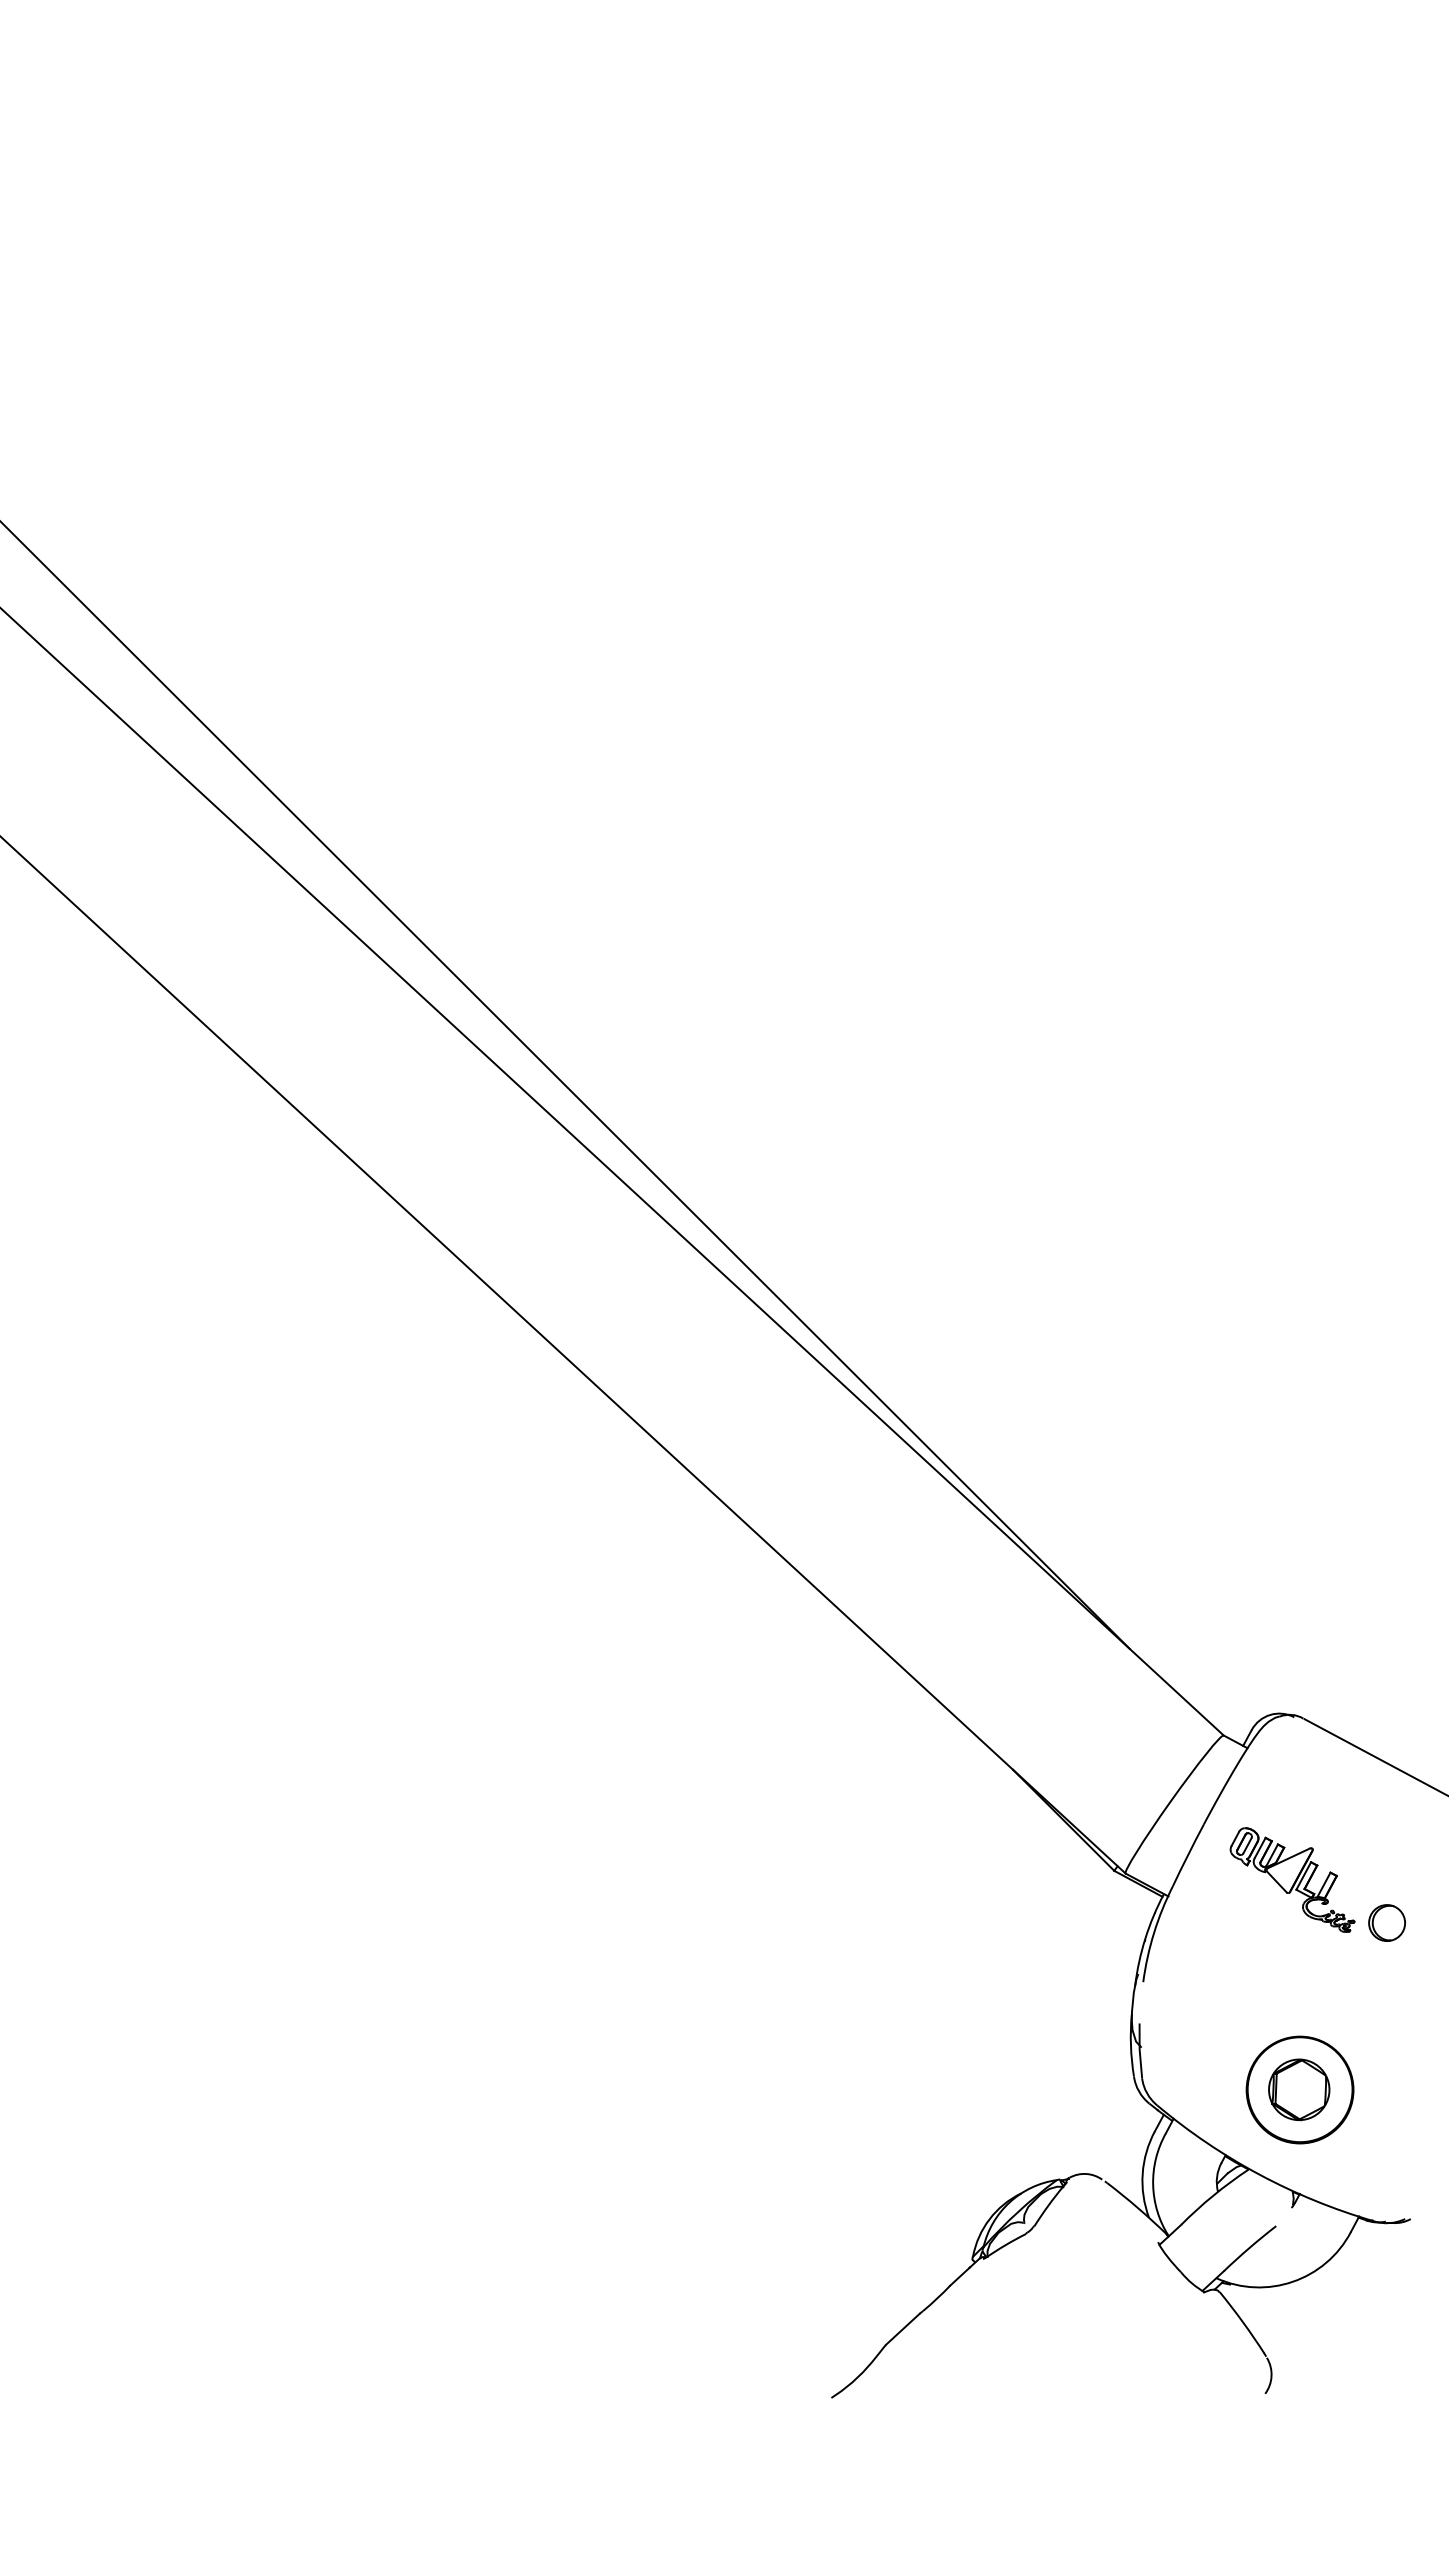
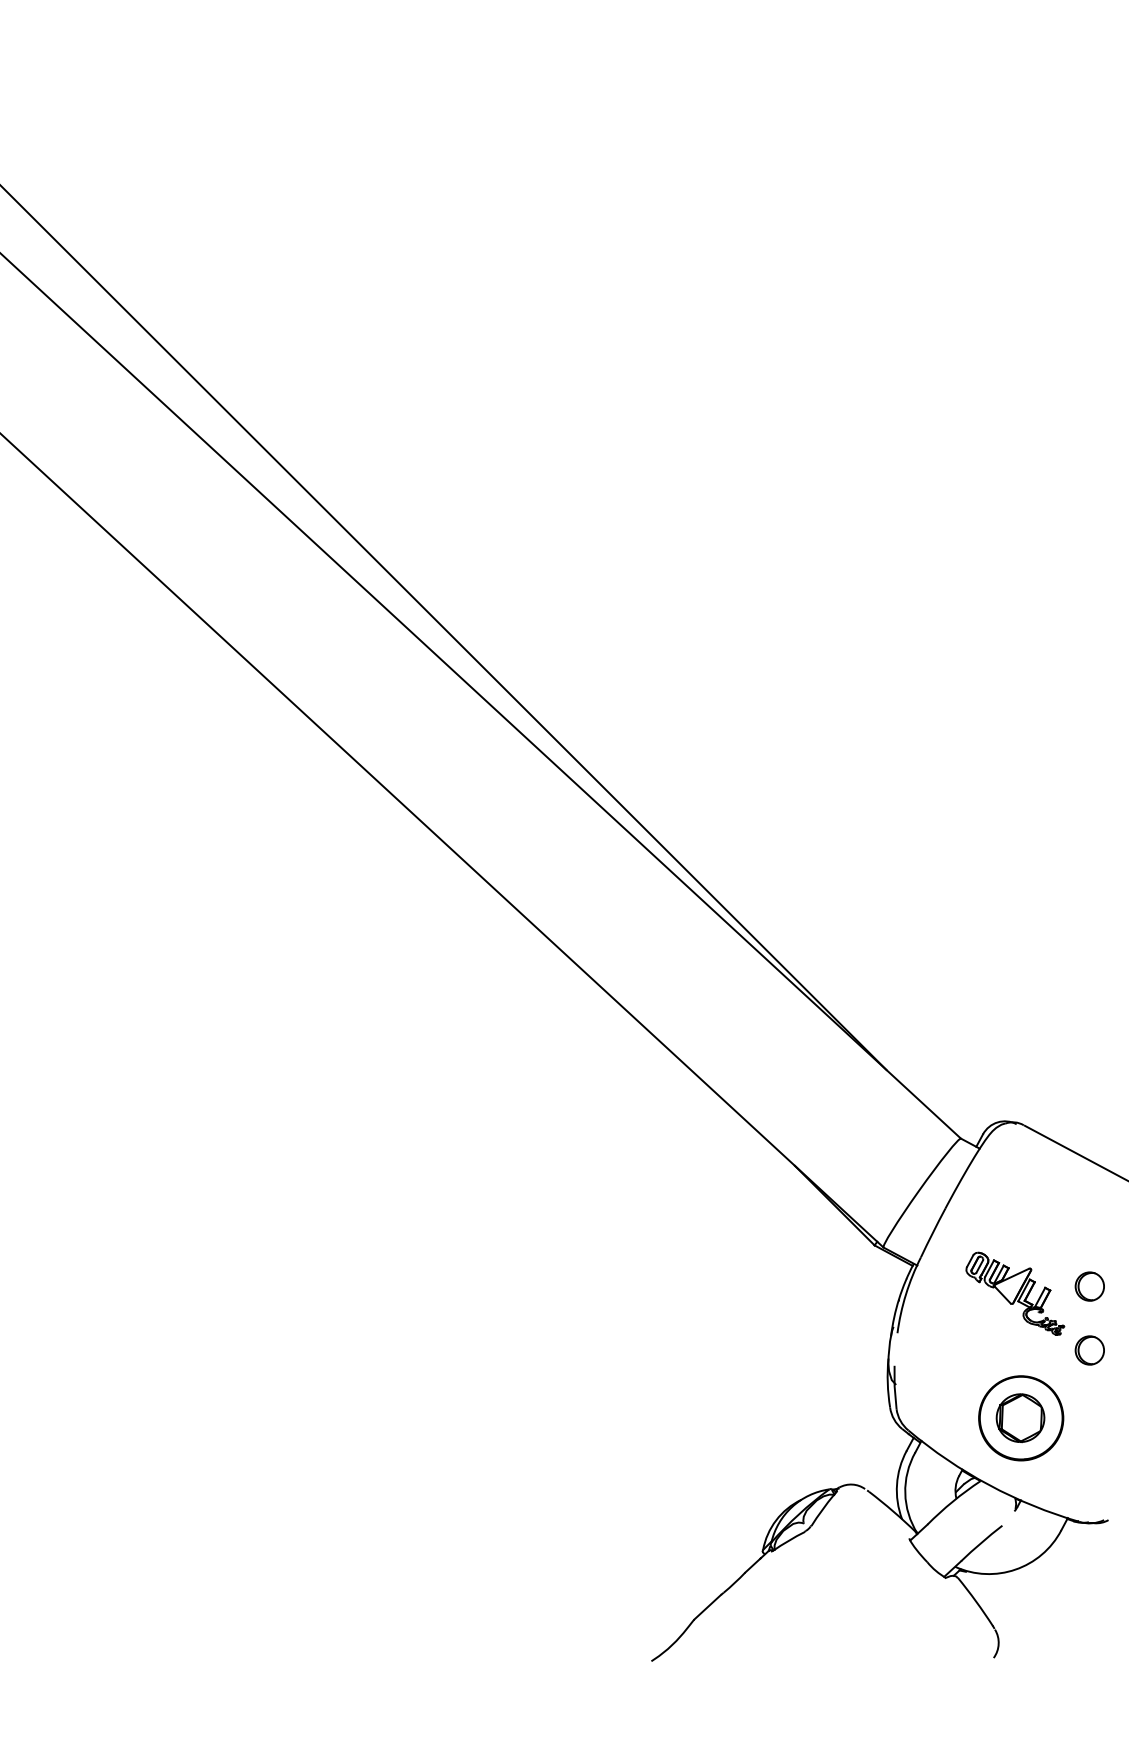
part: (1292, 1879) -> (1015, 1293), moved
part: (1386, 2003) -> (1089, 1350), added

